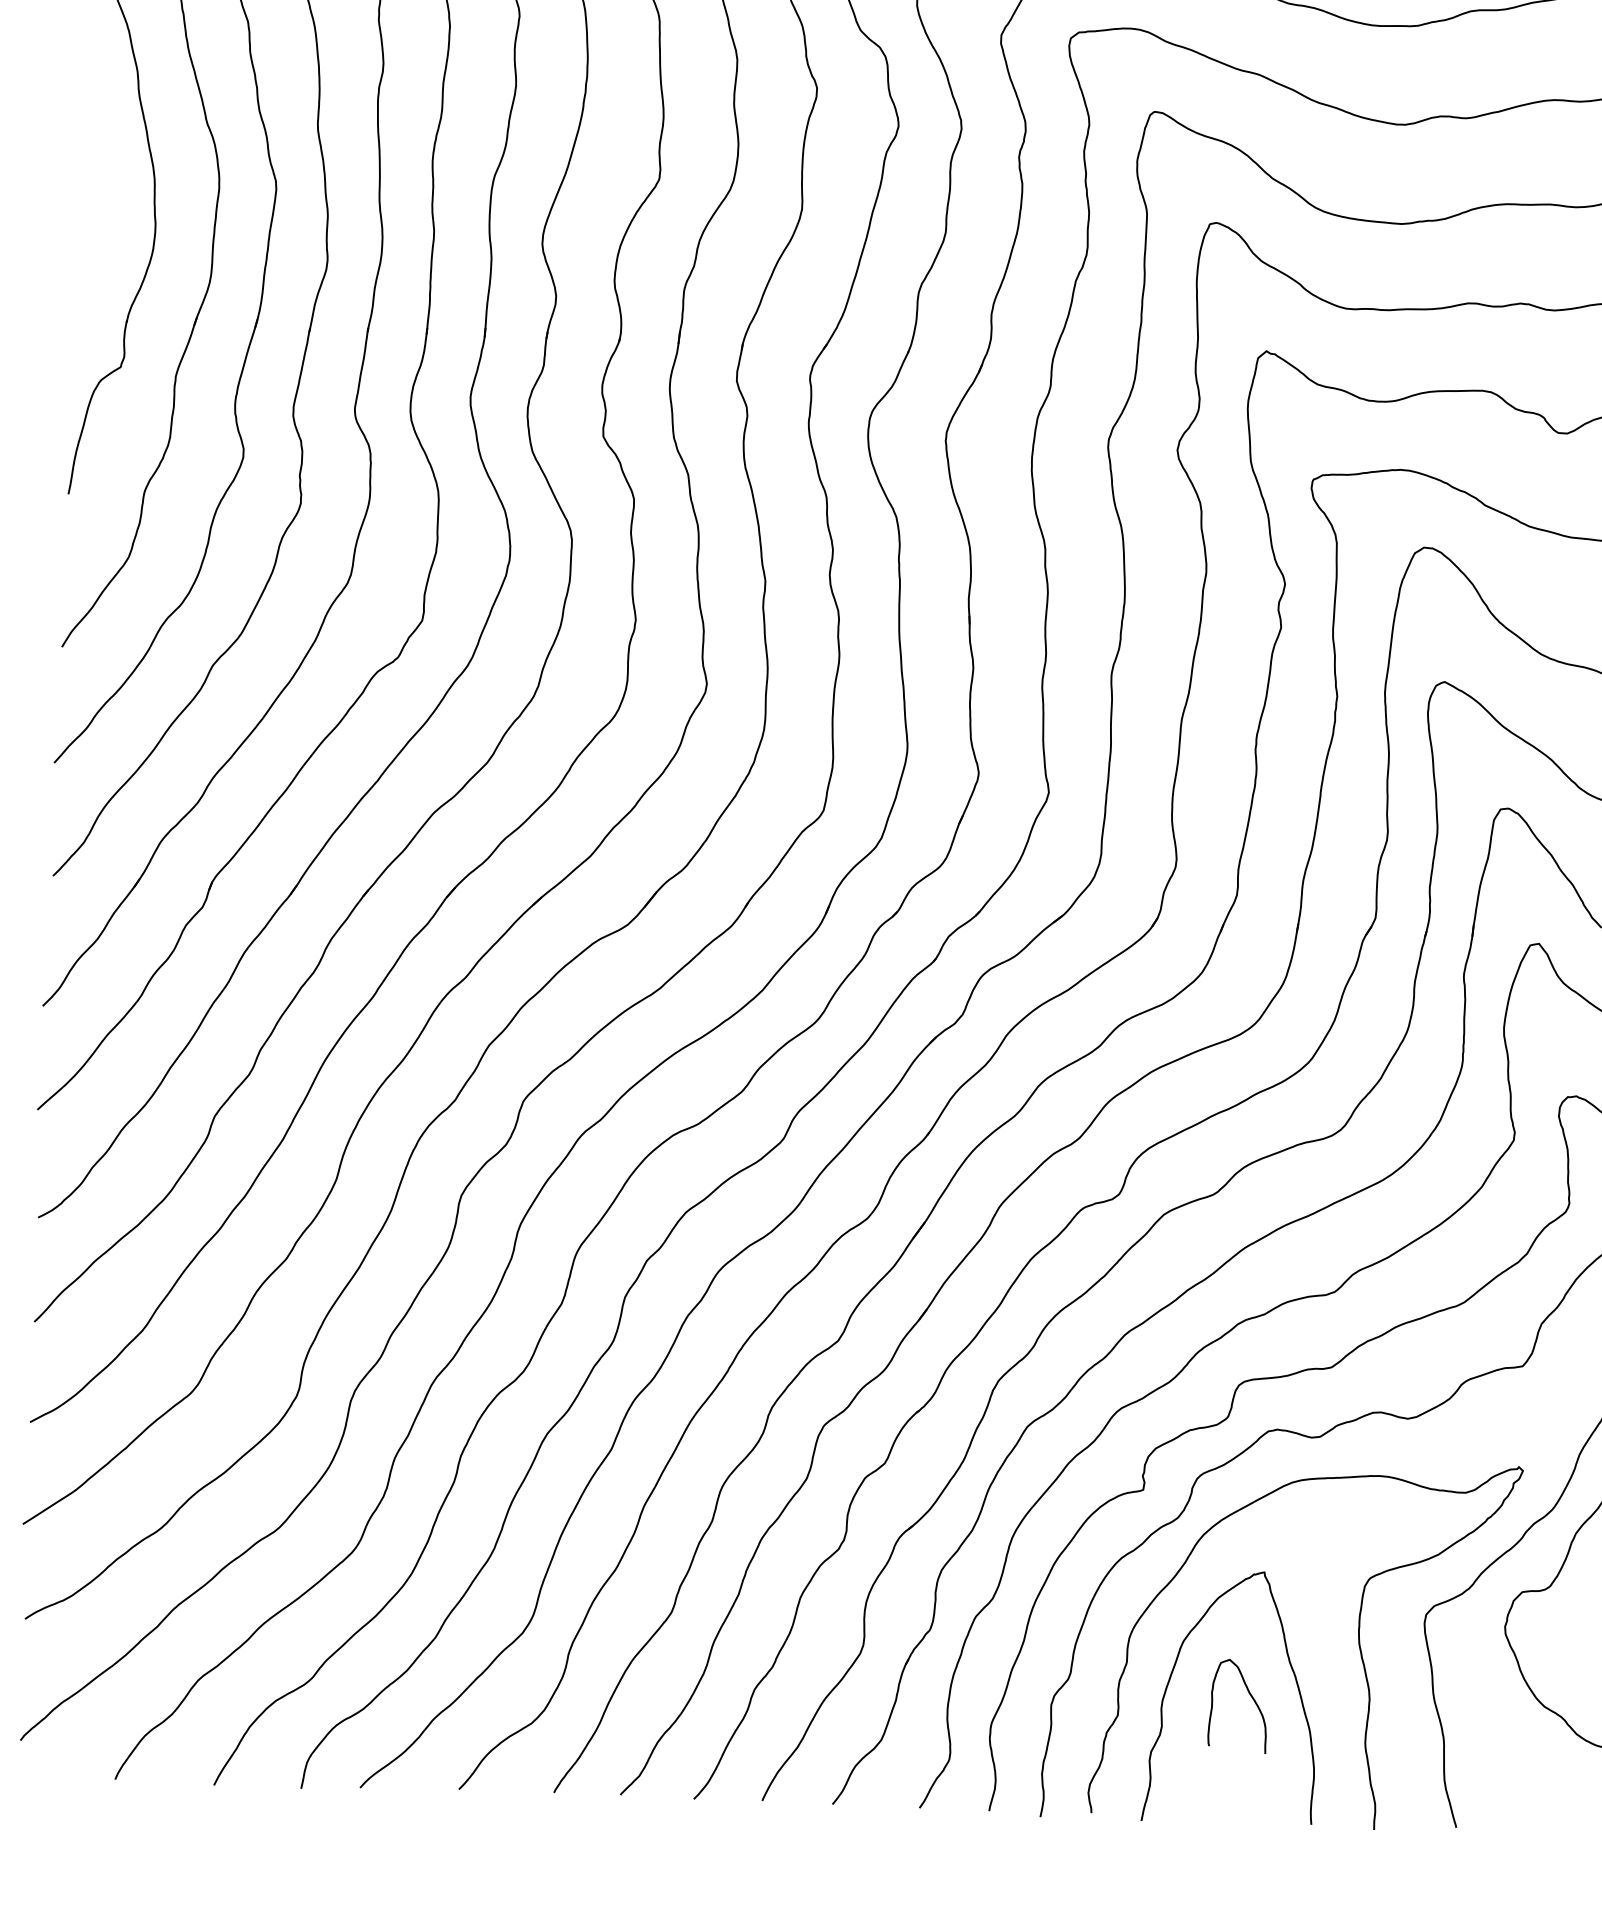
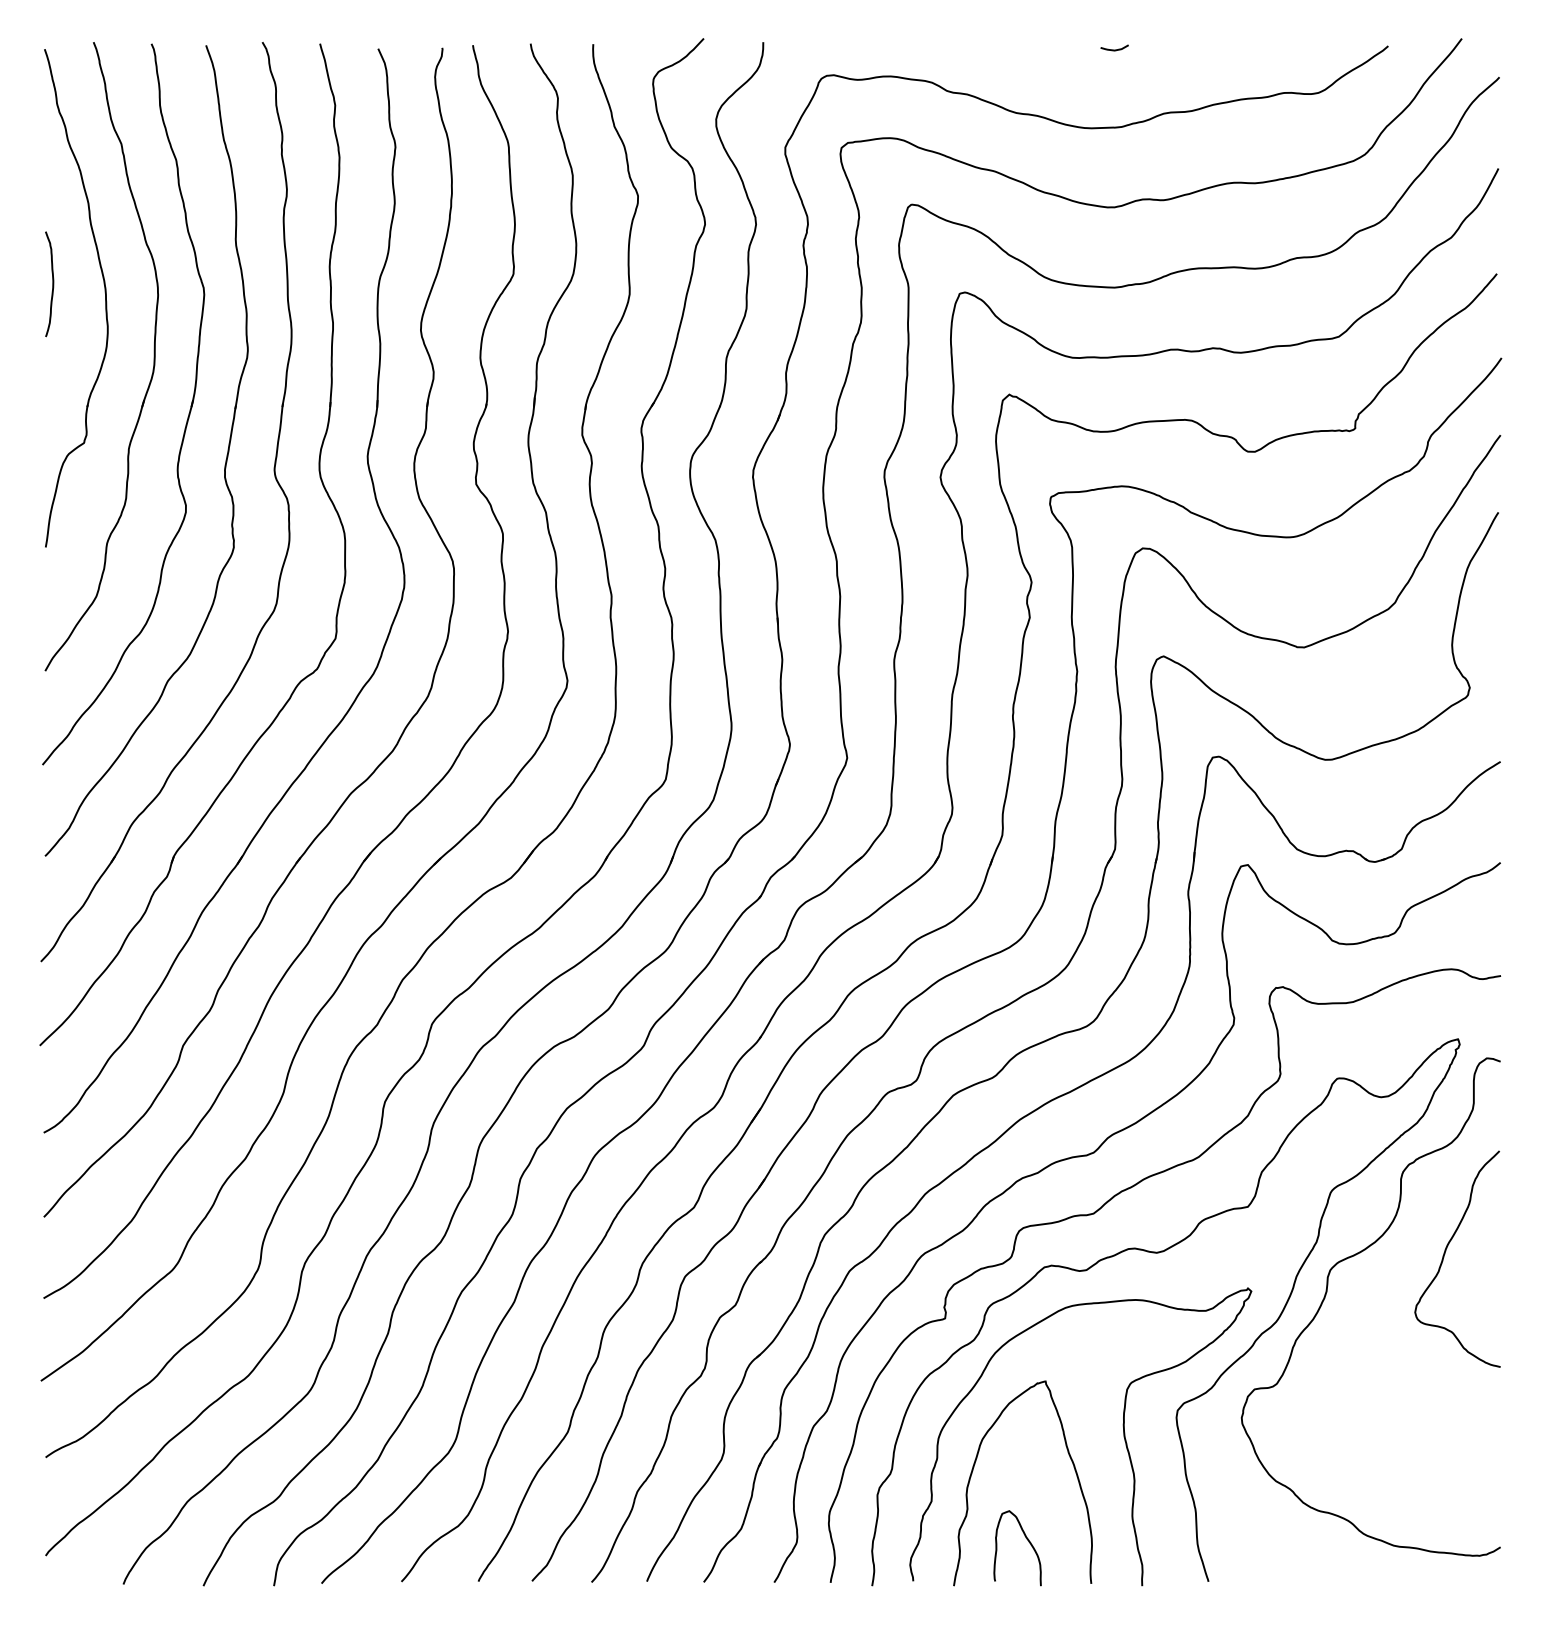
curve: (89, 169) -> (52, 284), added
curve: (1252, 1699) -> (1028, 1542), moved

